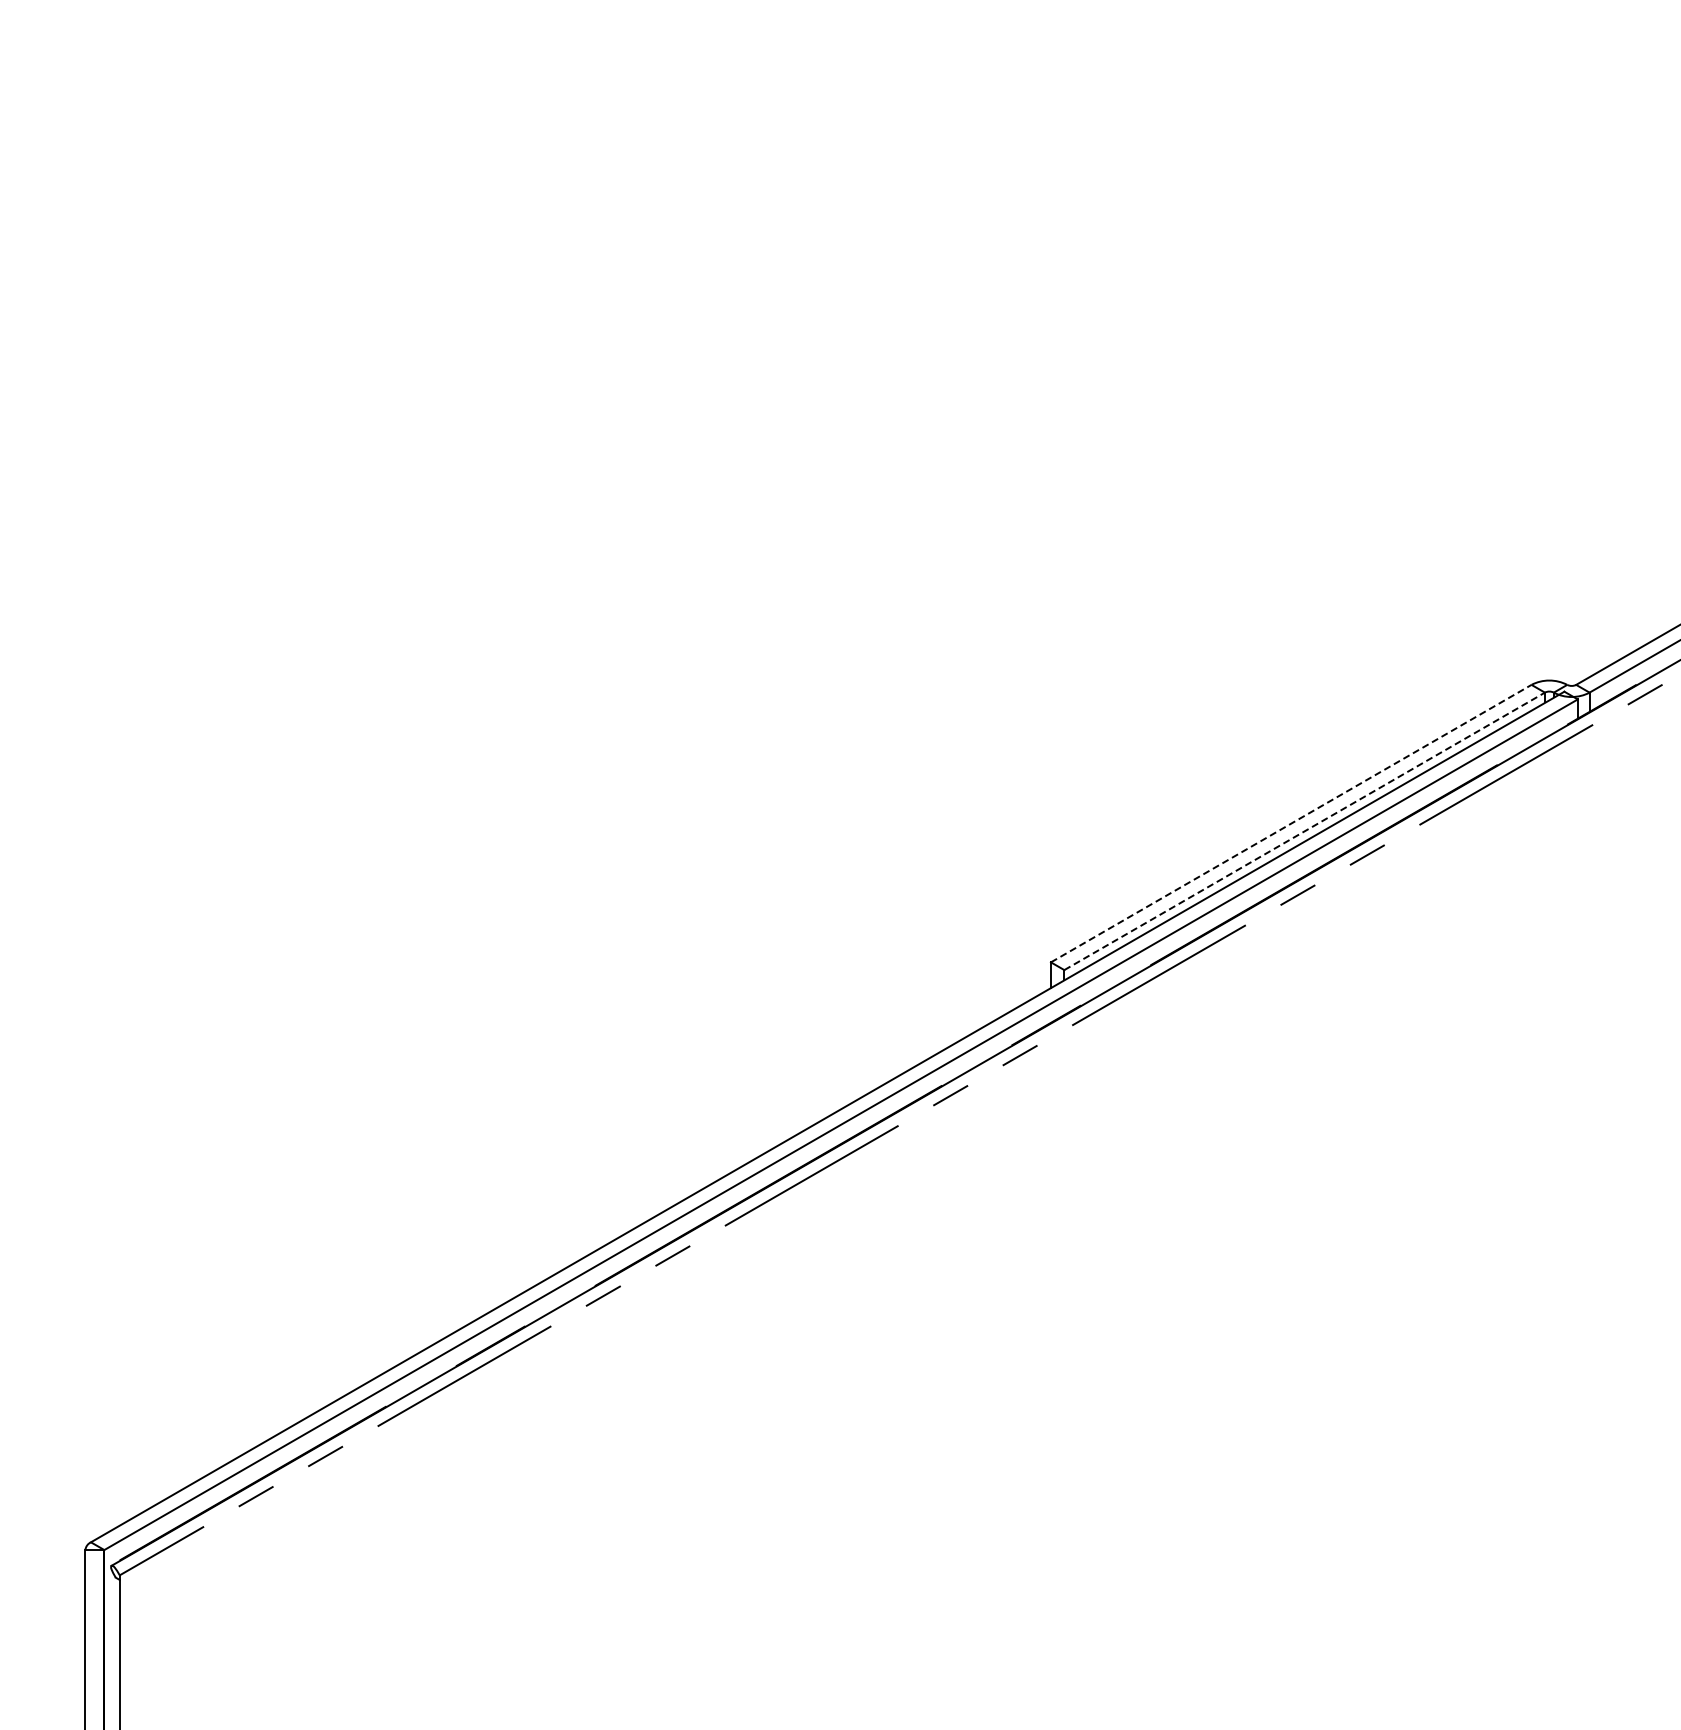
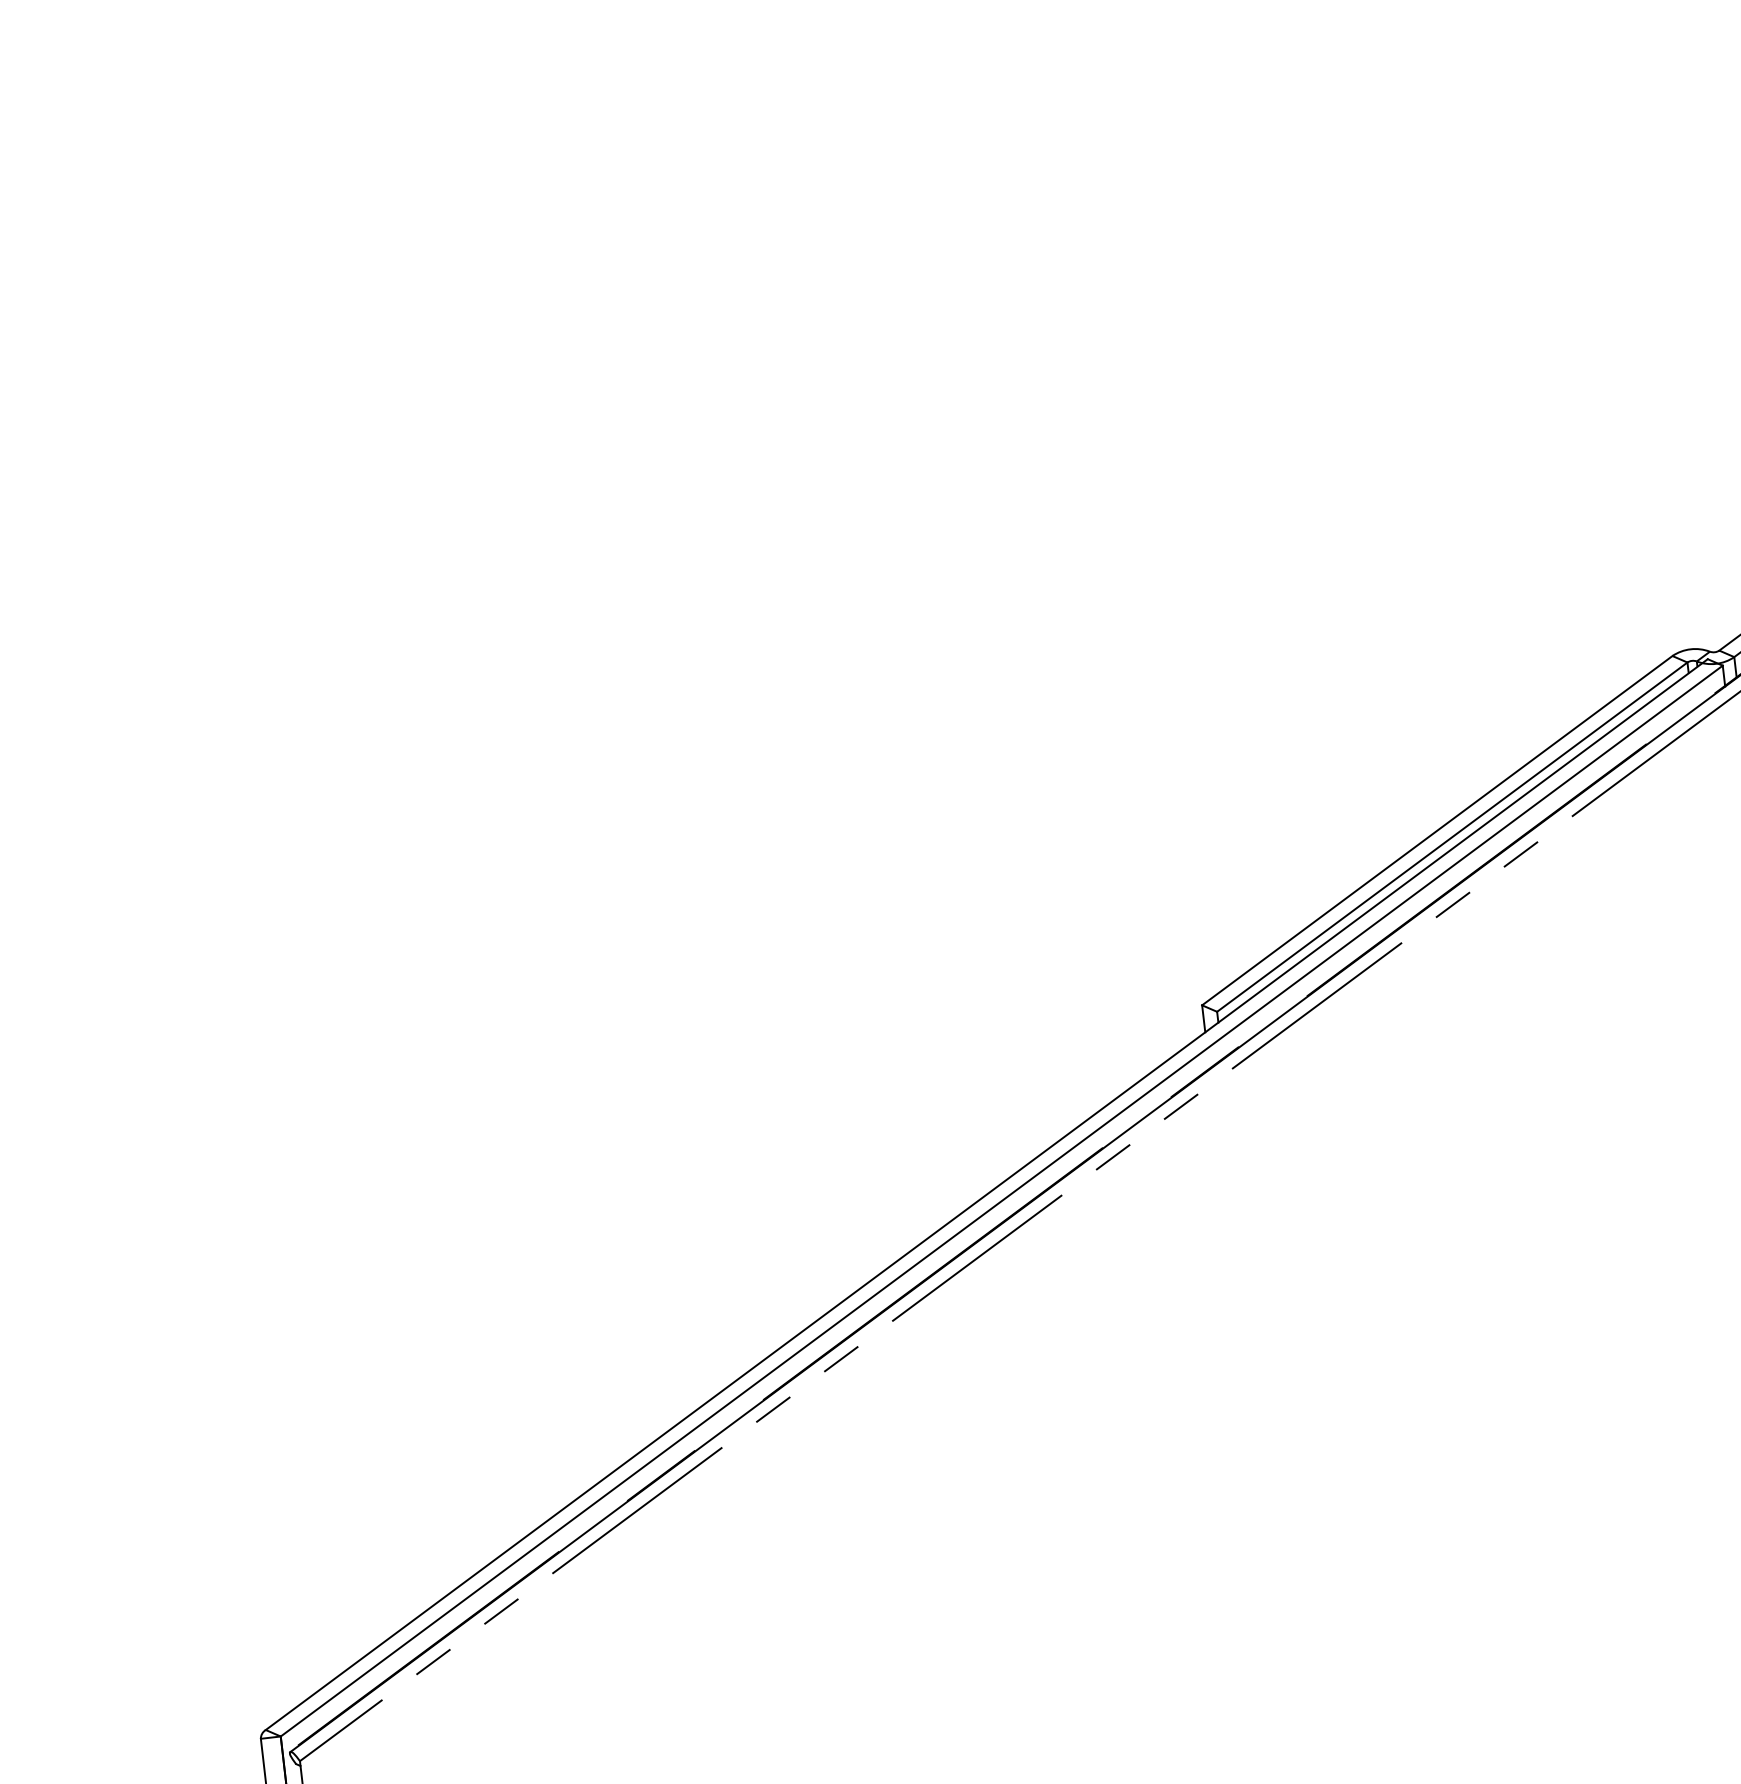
line: (1291, 823) -> (1437, 830), dashed -> solid
line: (1305, 831) -> (1453, 837), dashed -> solid

